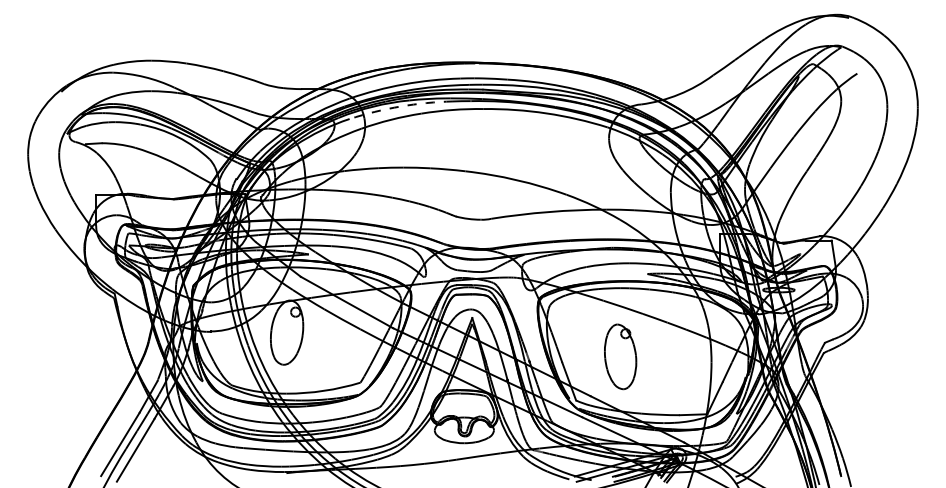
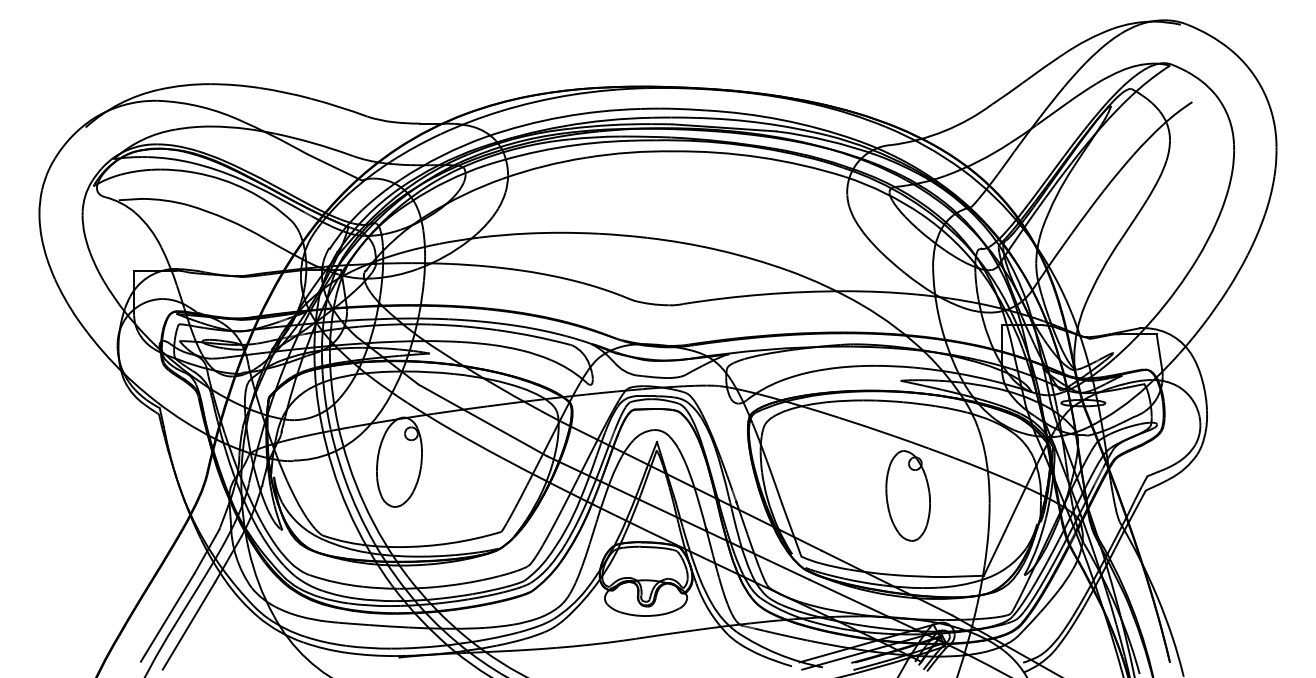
arc: (400, 106) -> (557, 147), dashed -> solid
part: (620, 356) -> (907, 495), moved

